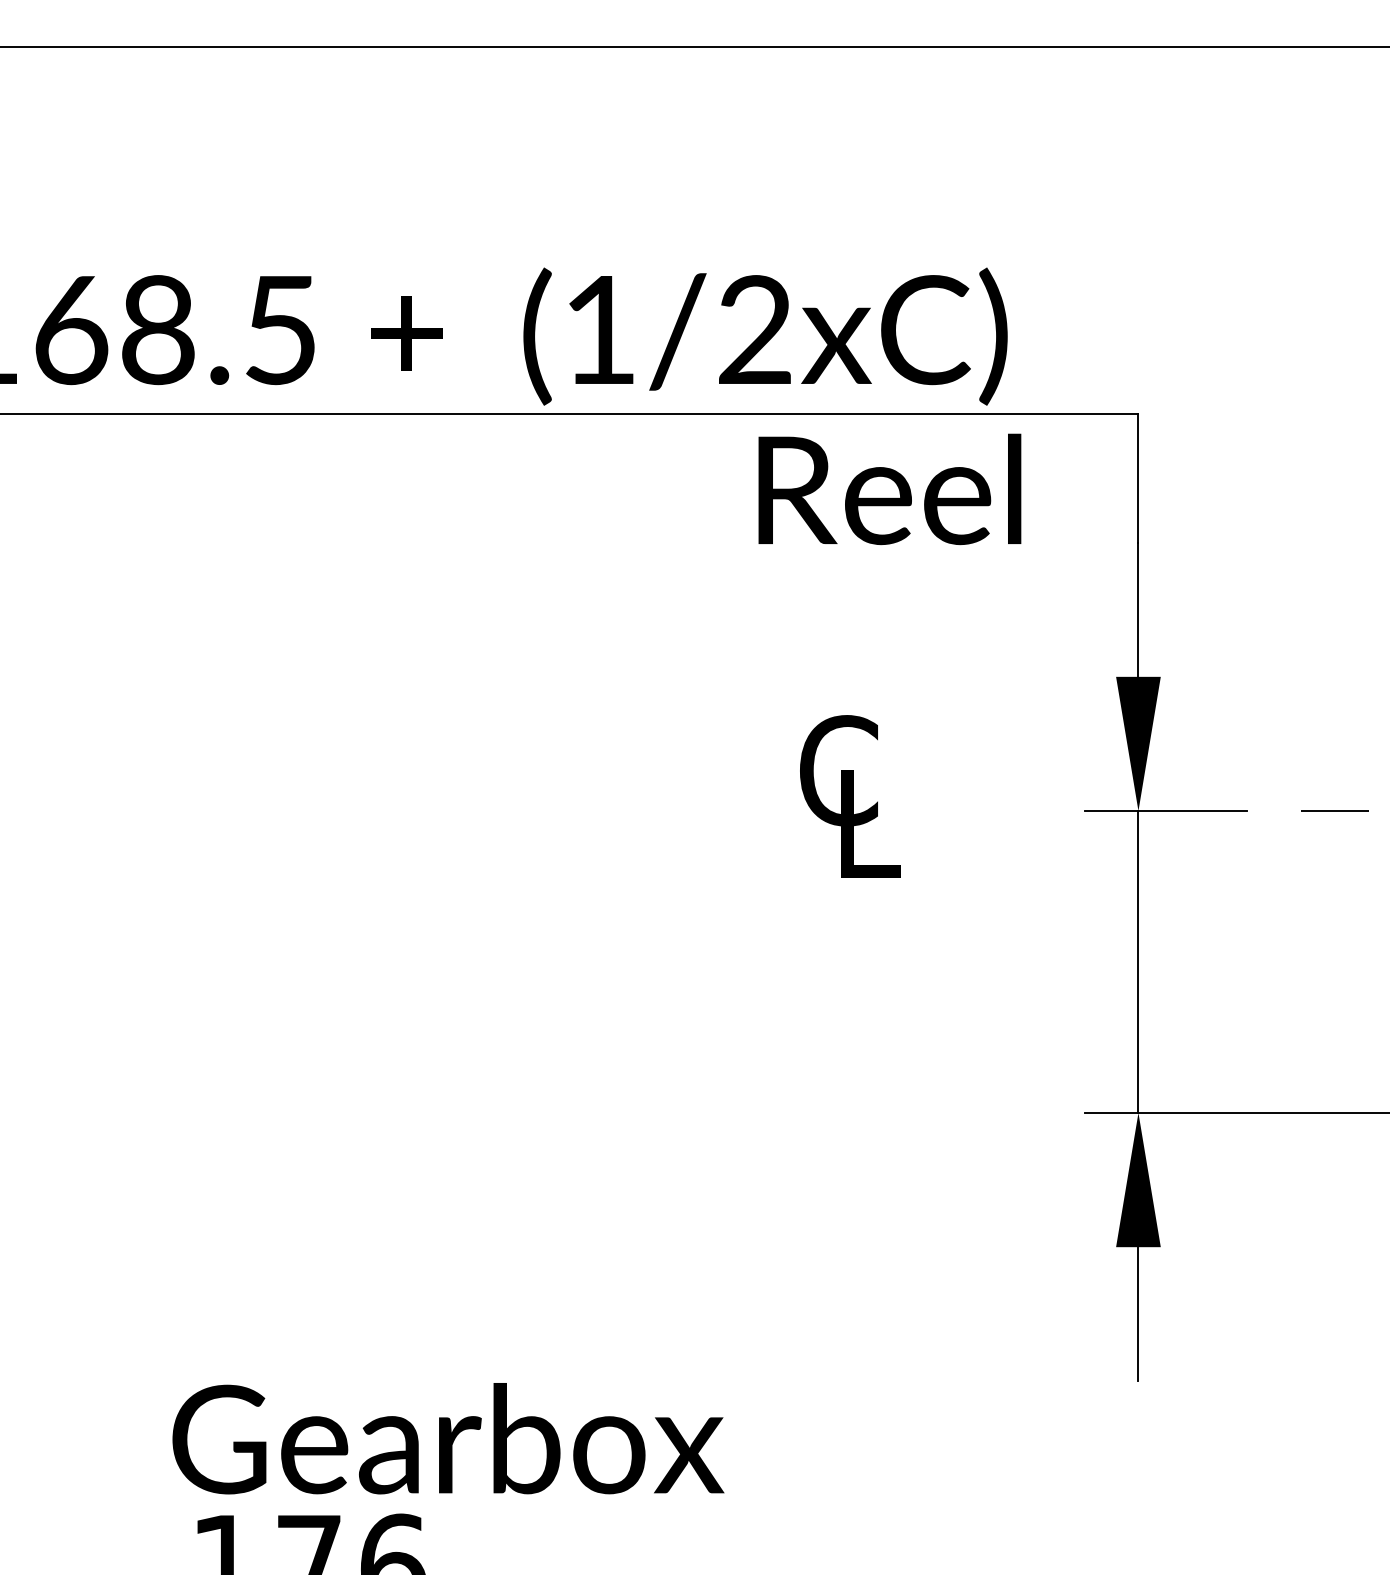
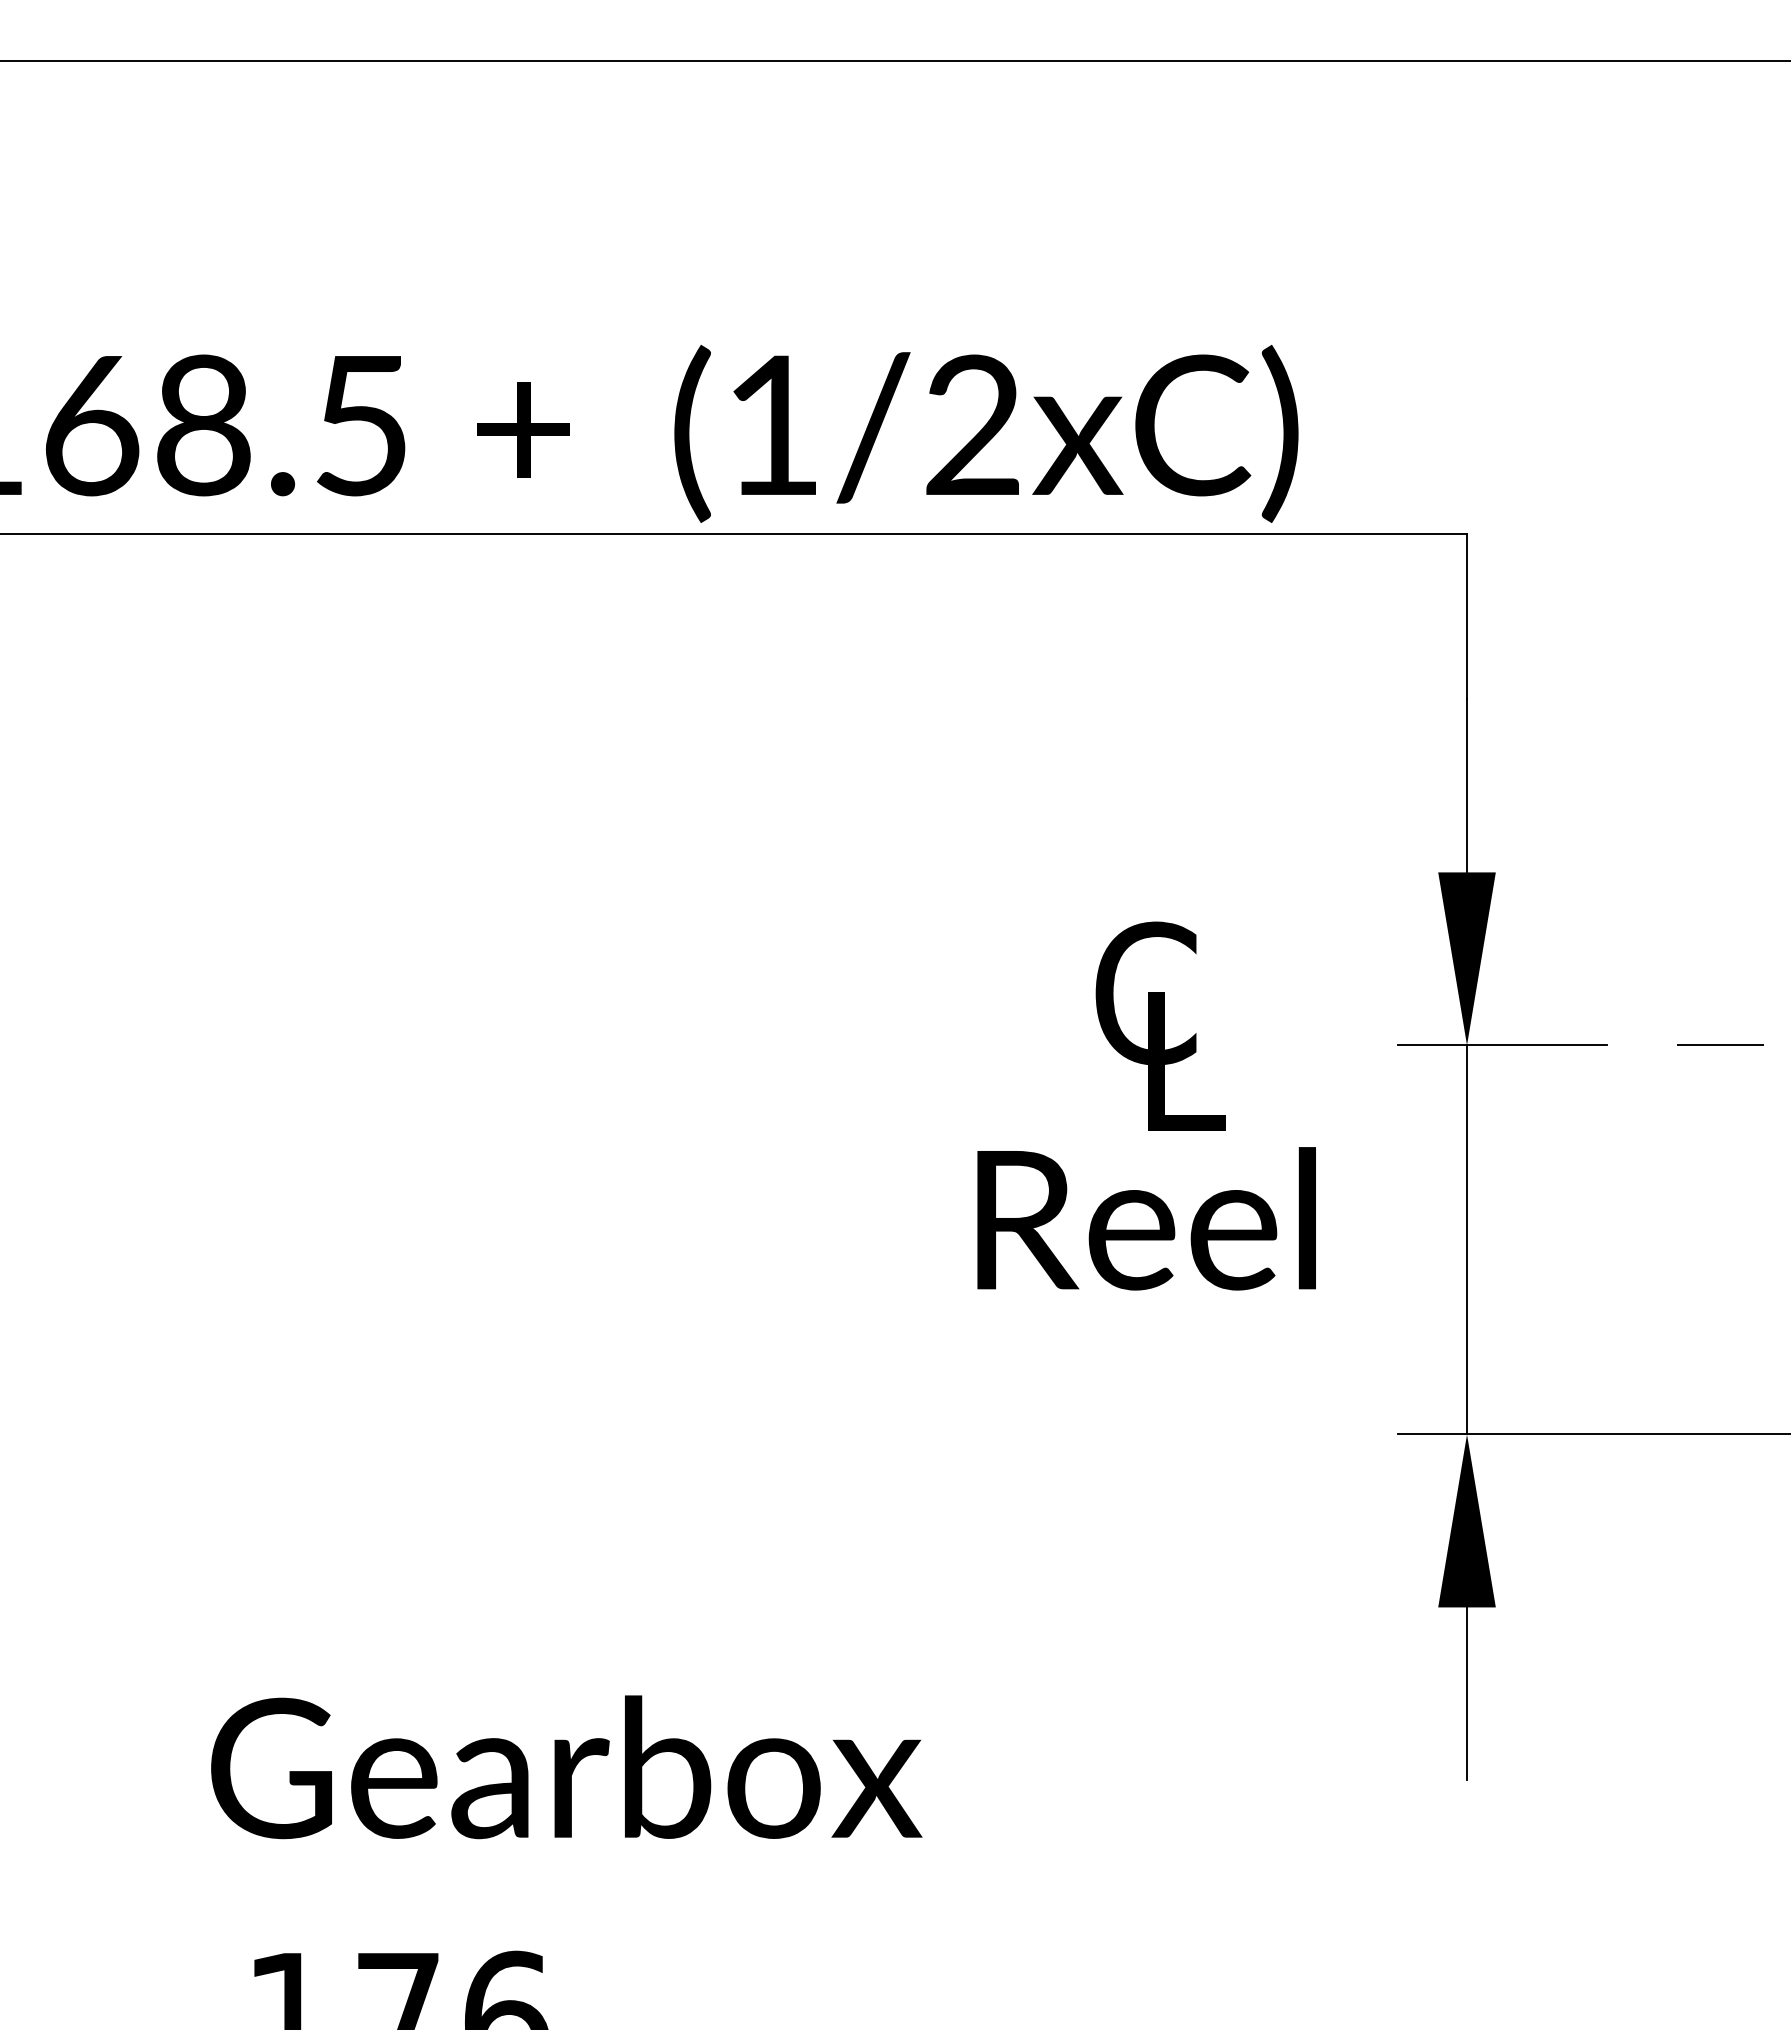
text: (889, 489) -> (1146, 1218), moved
text: (850, 795) -> (1160, 1025), moved
text: (448, 1438) -> (566, 1767), moved

